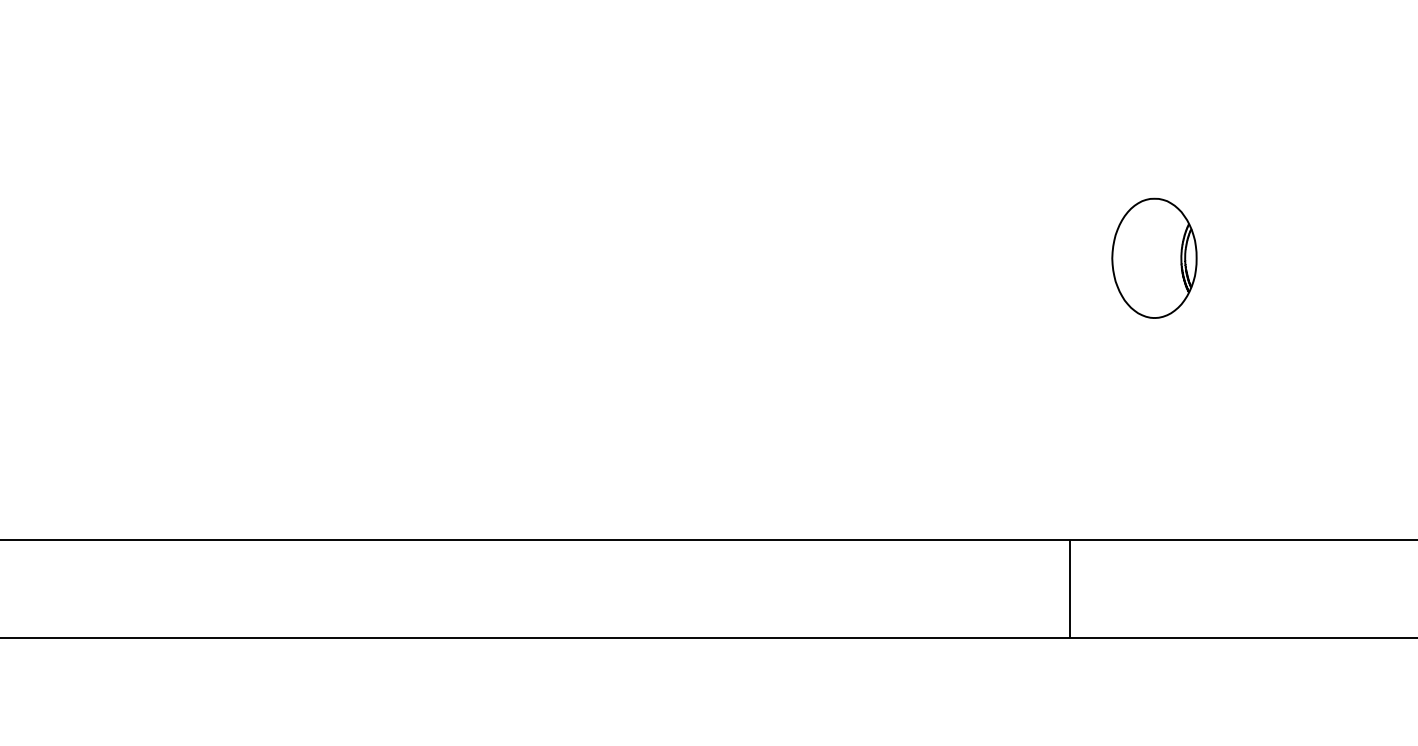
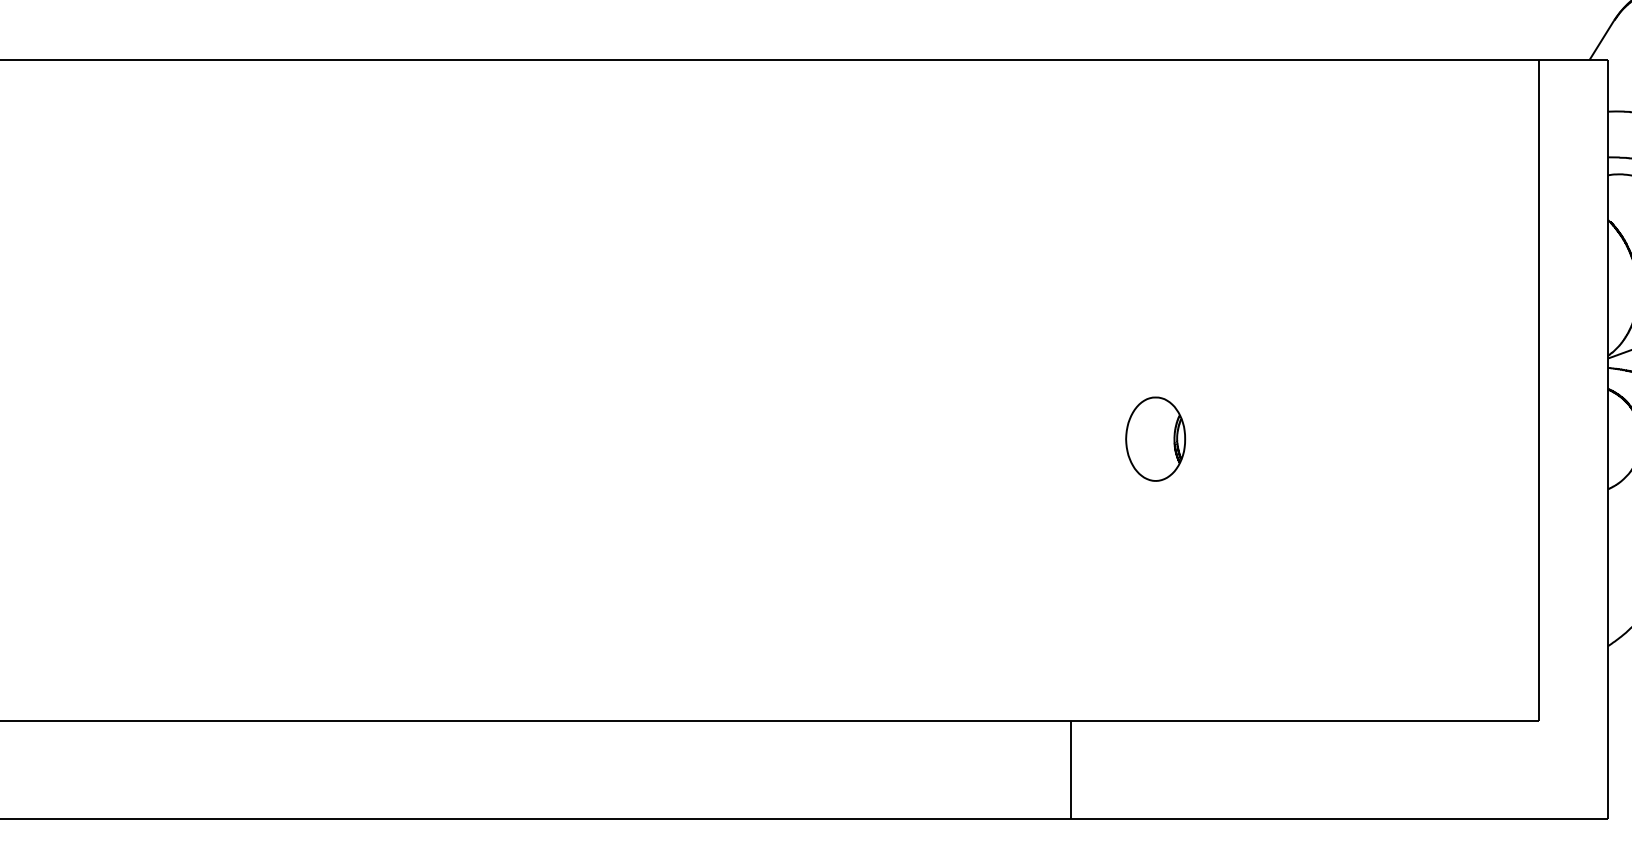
part: (1154, 257) -> (1155, 438), size x0.7

